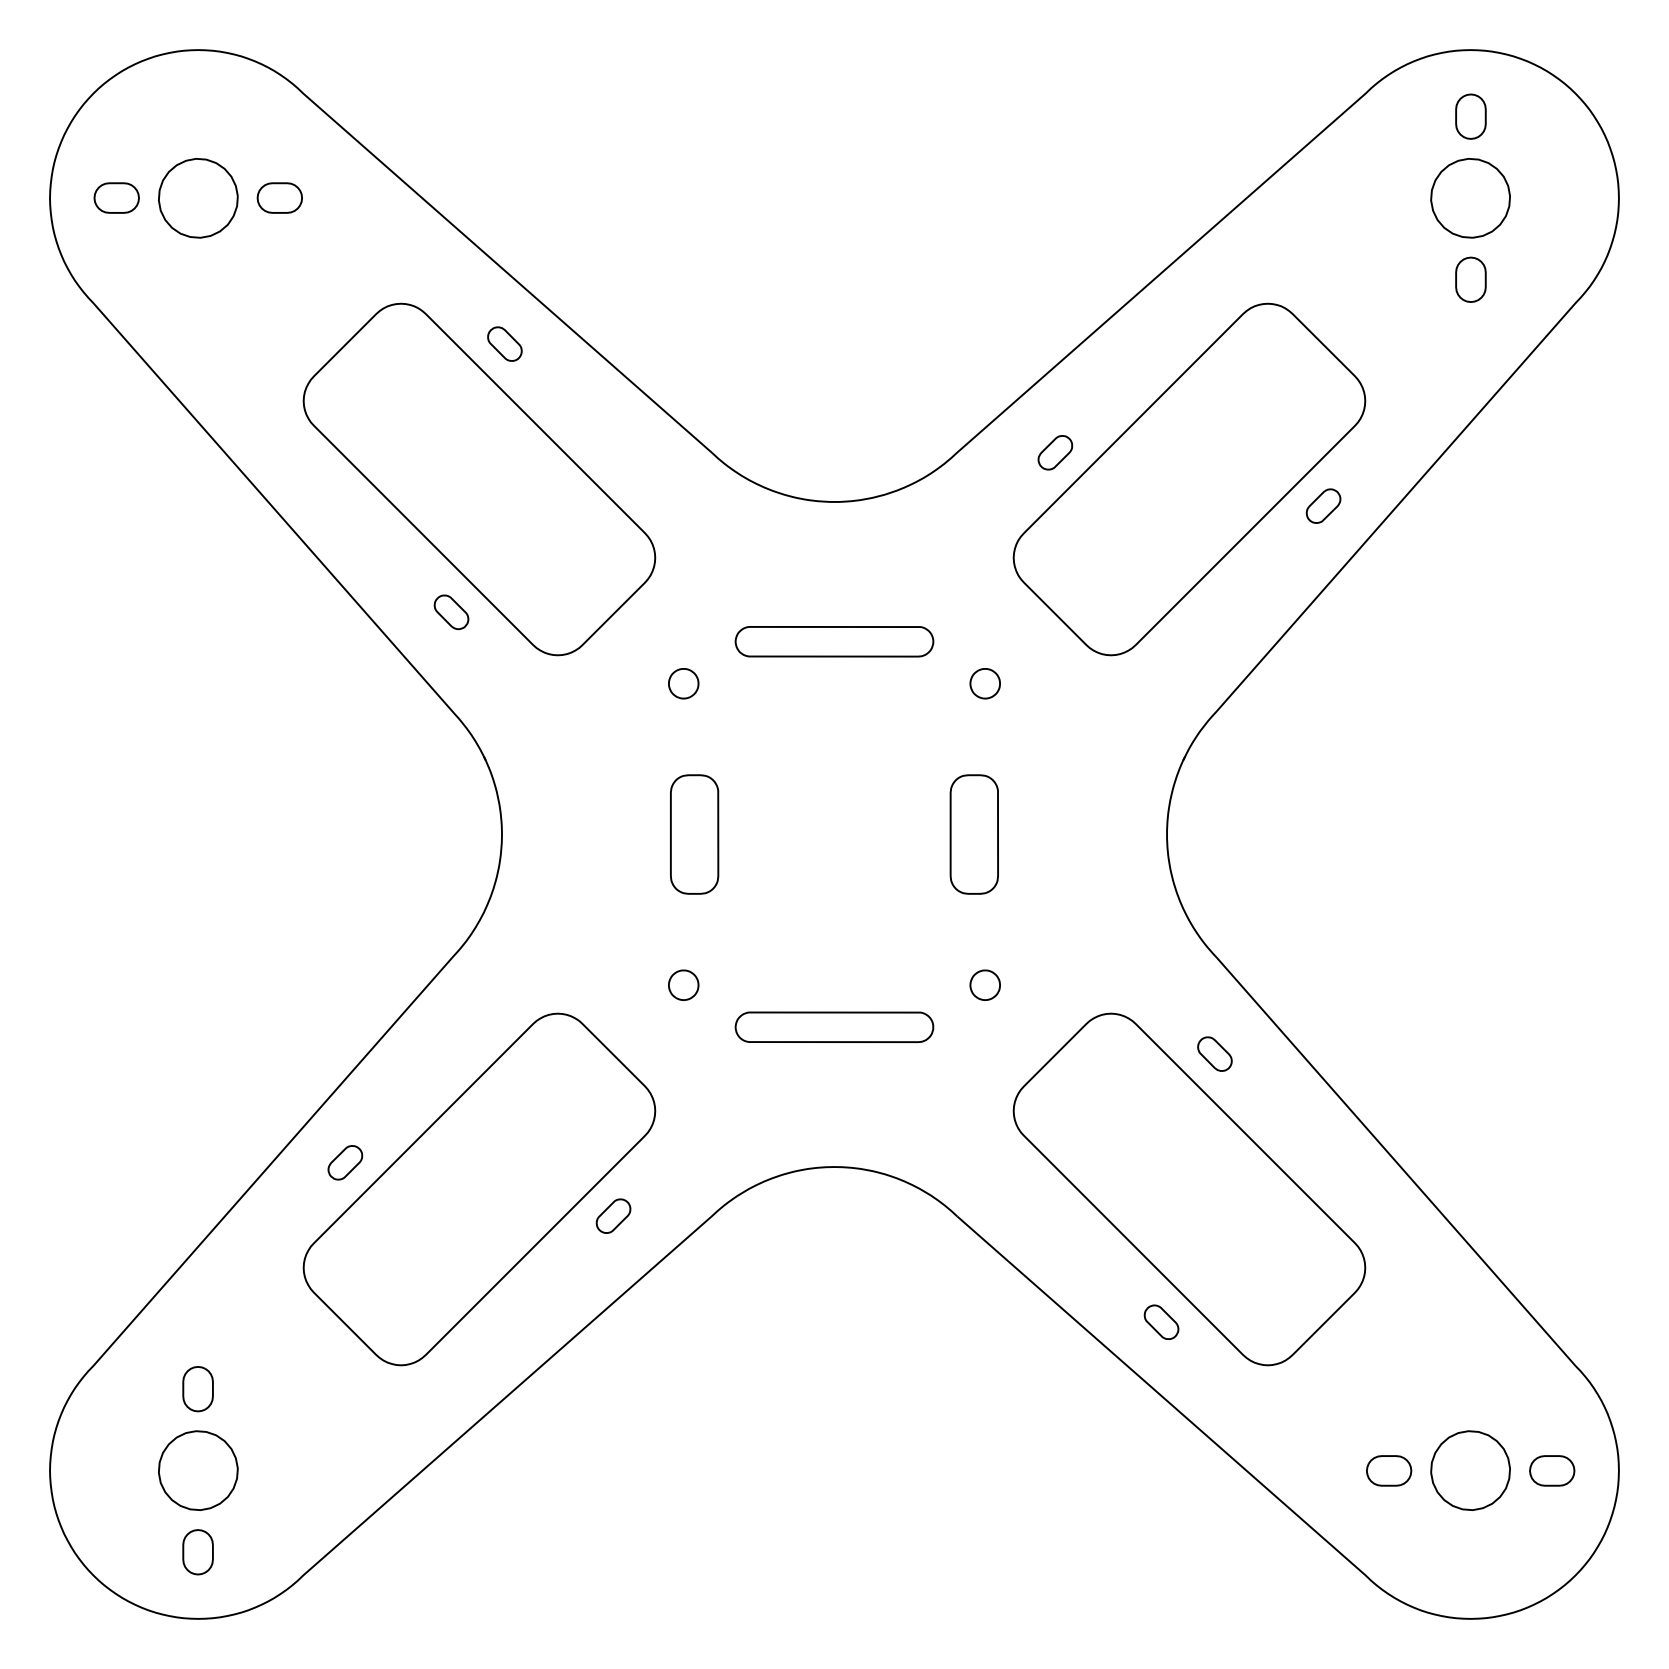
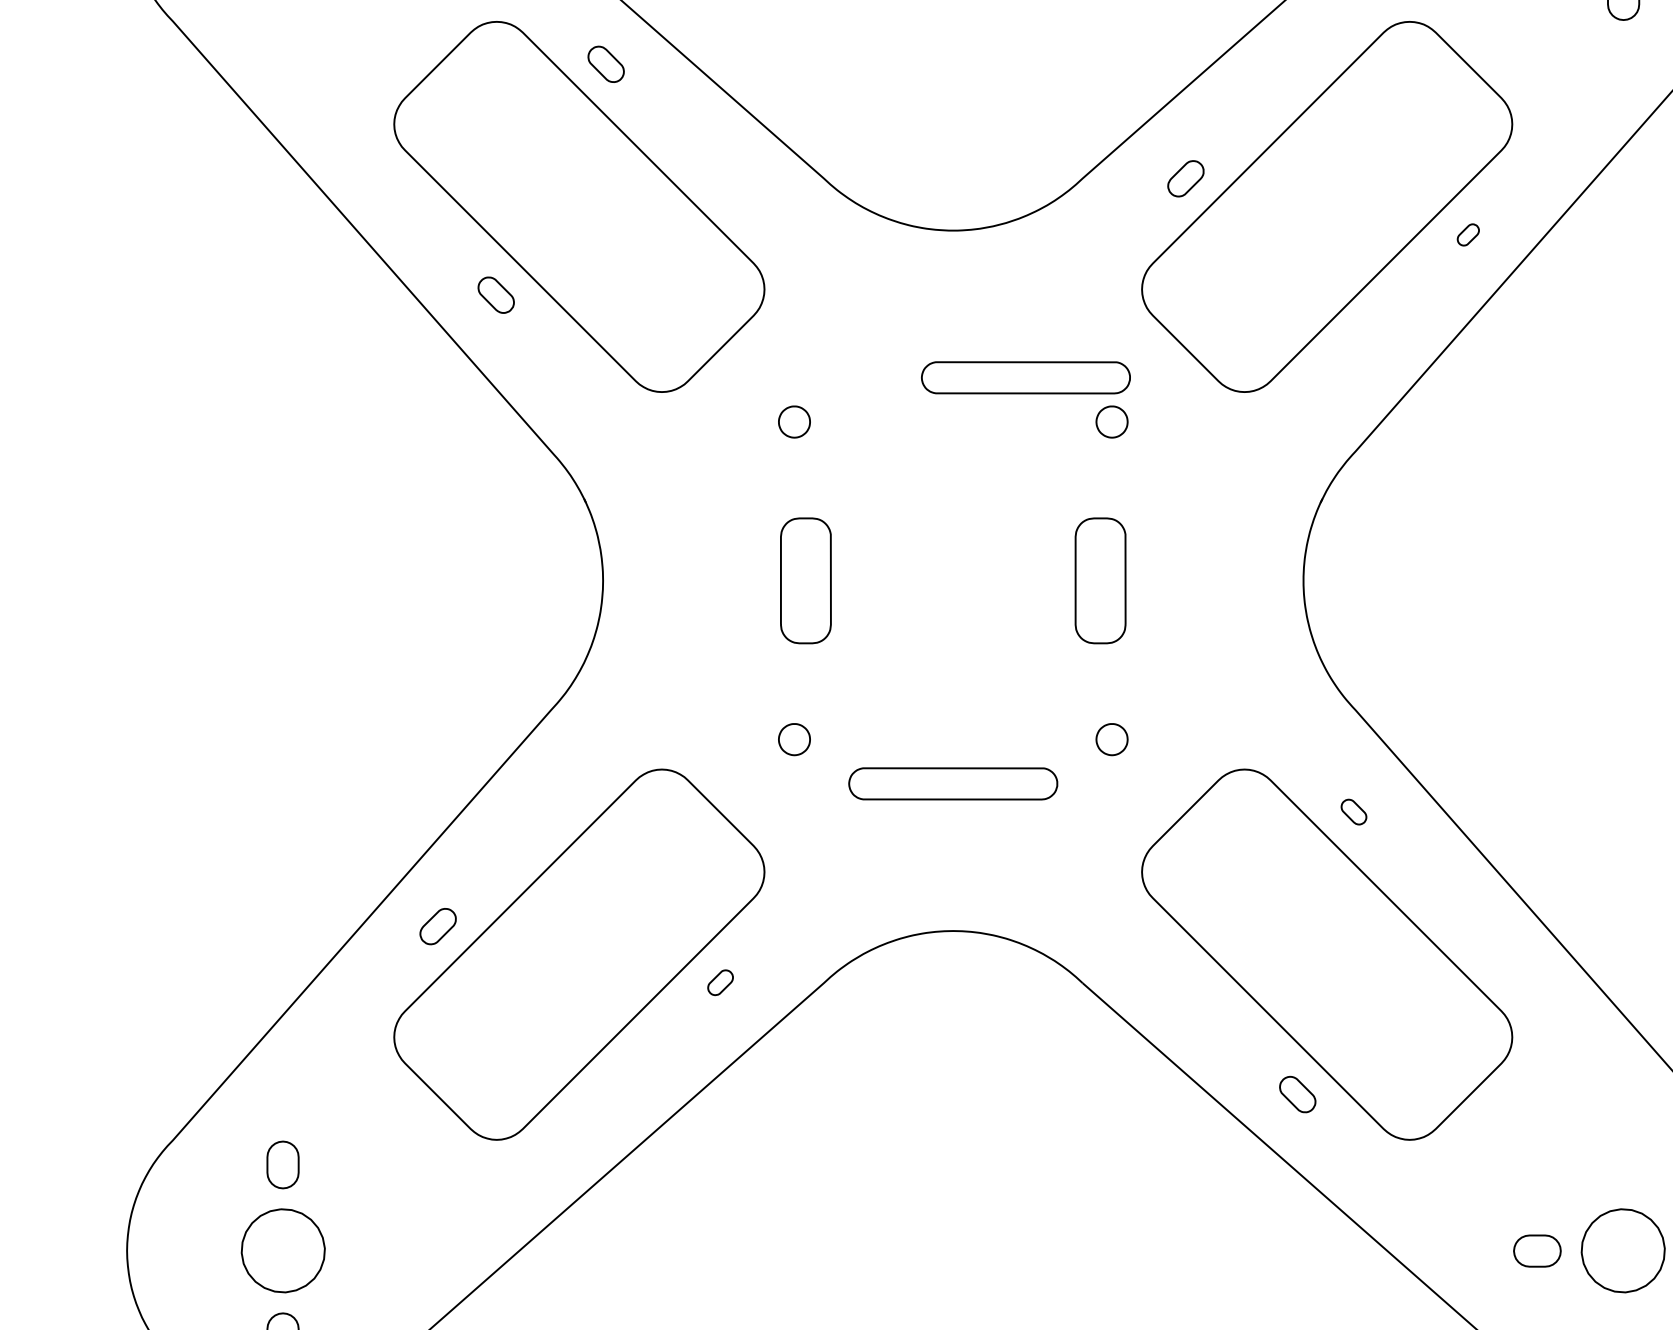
part: (1323, 505) -> (1468, 234), size x0.6
part: (451, 612) -> (496, 295), moved
part: (834, 641) -> (1025, 377), moved
part: (1214, 1053) -> (1353, 811), size x0.7
part: (613, 1215) -> (720, 982), size x0.7

